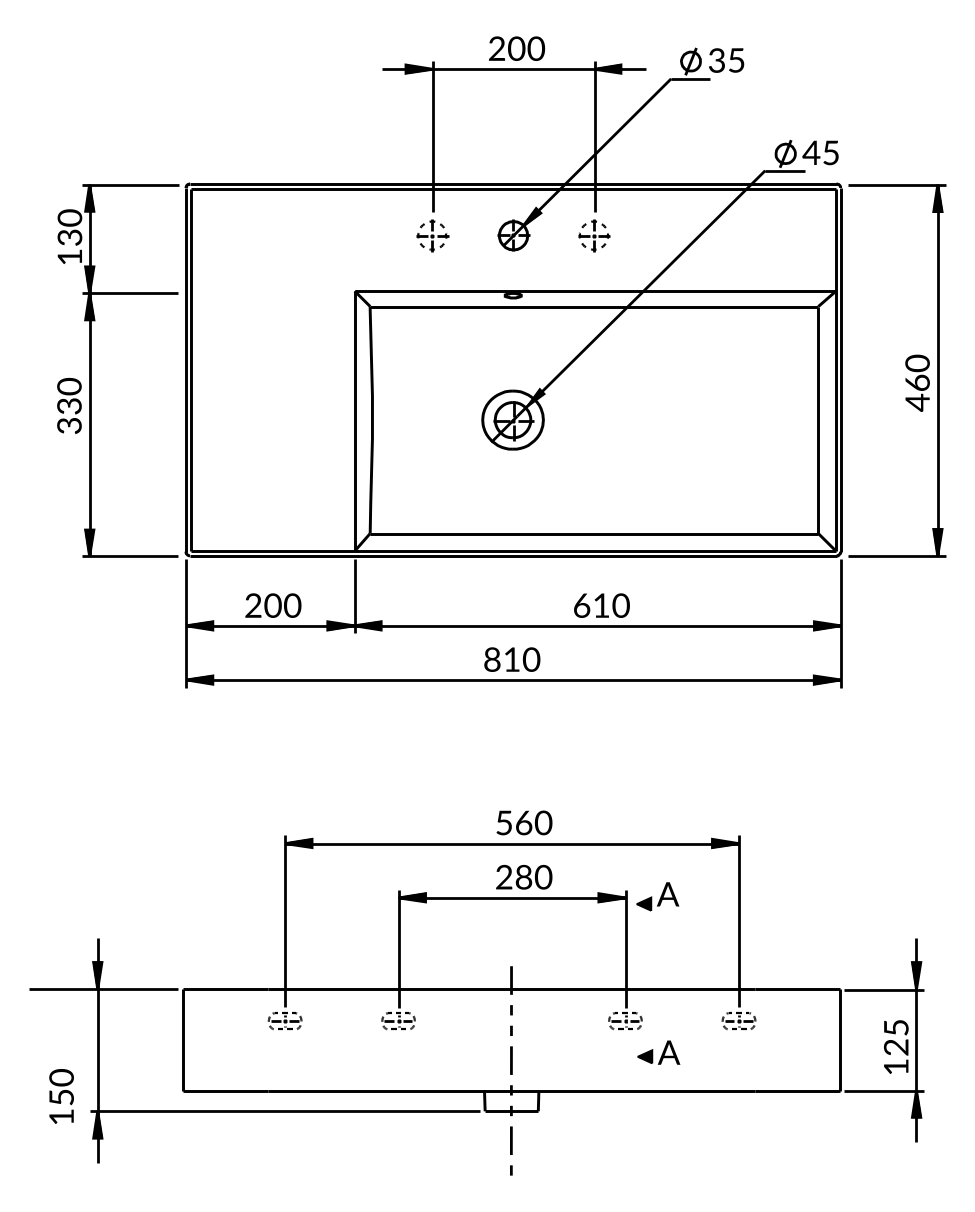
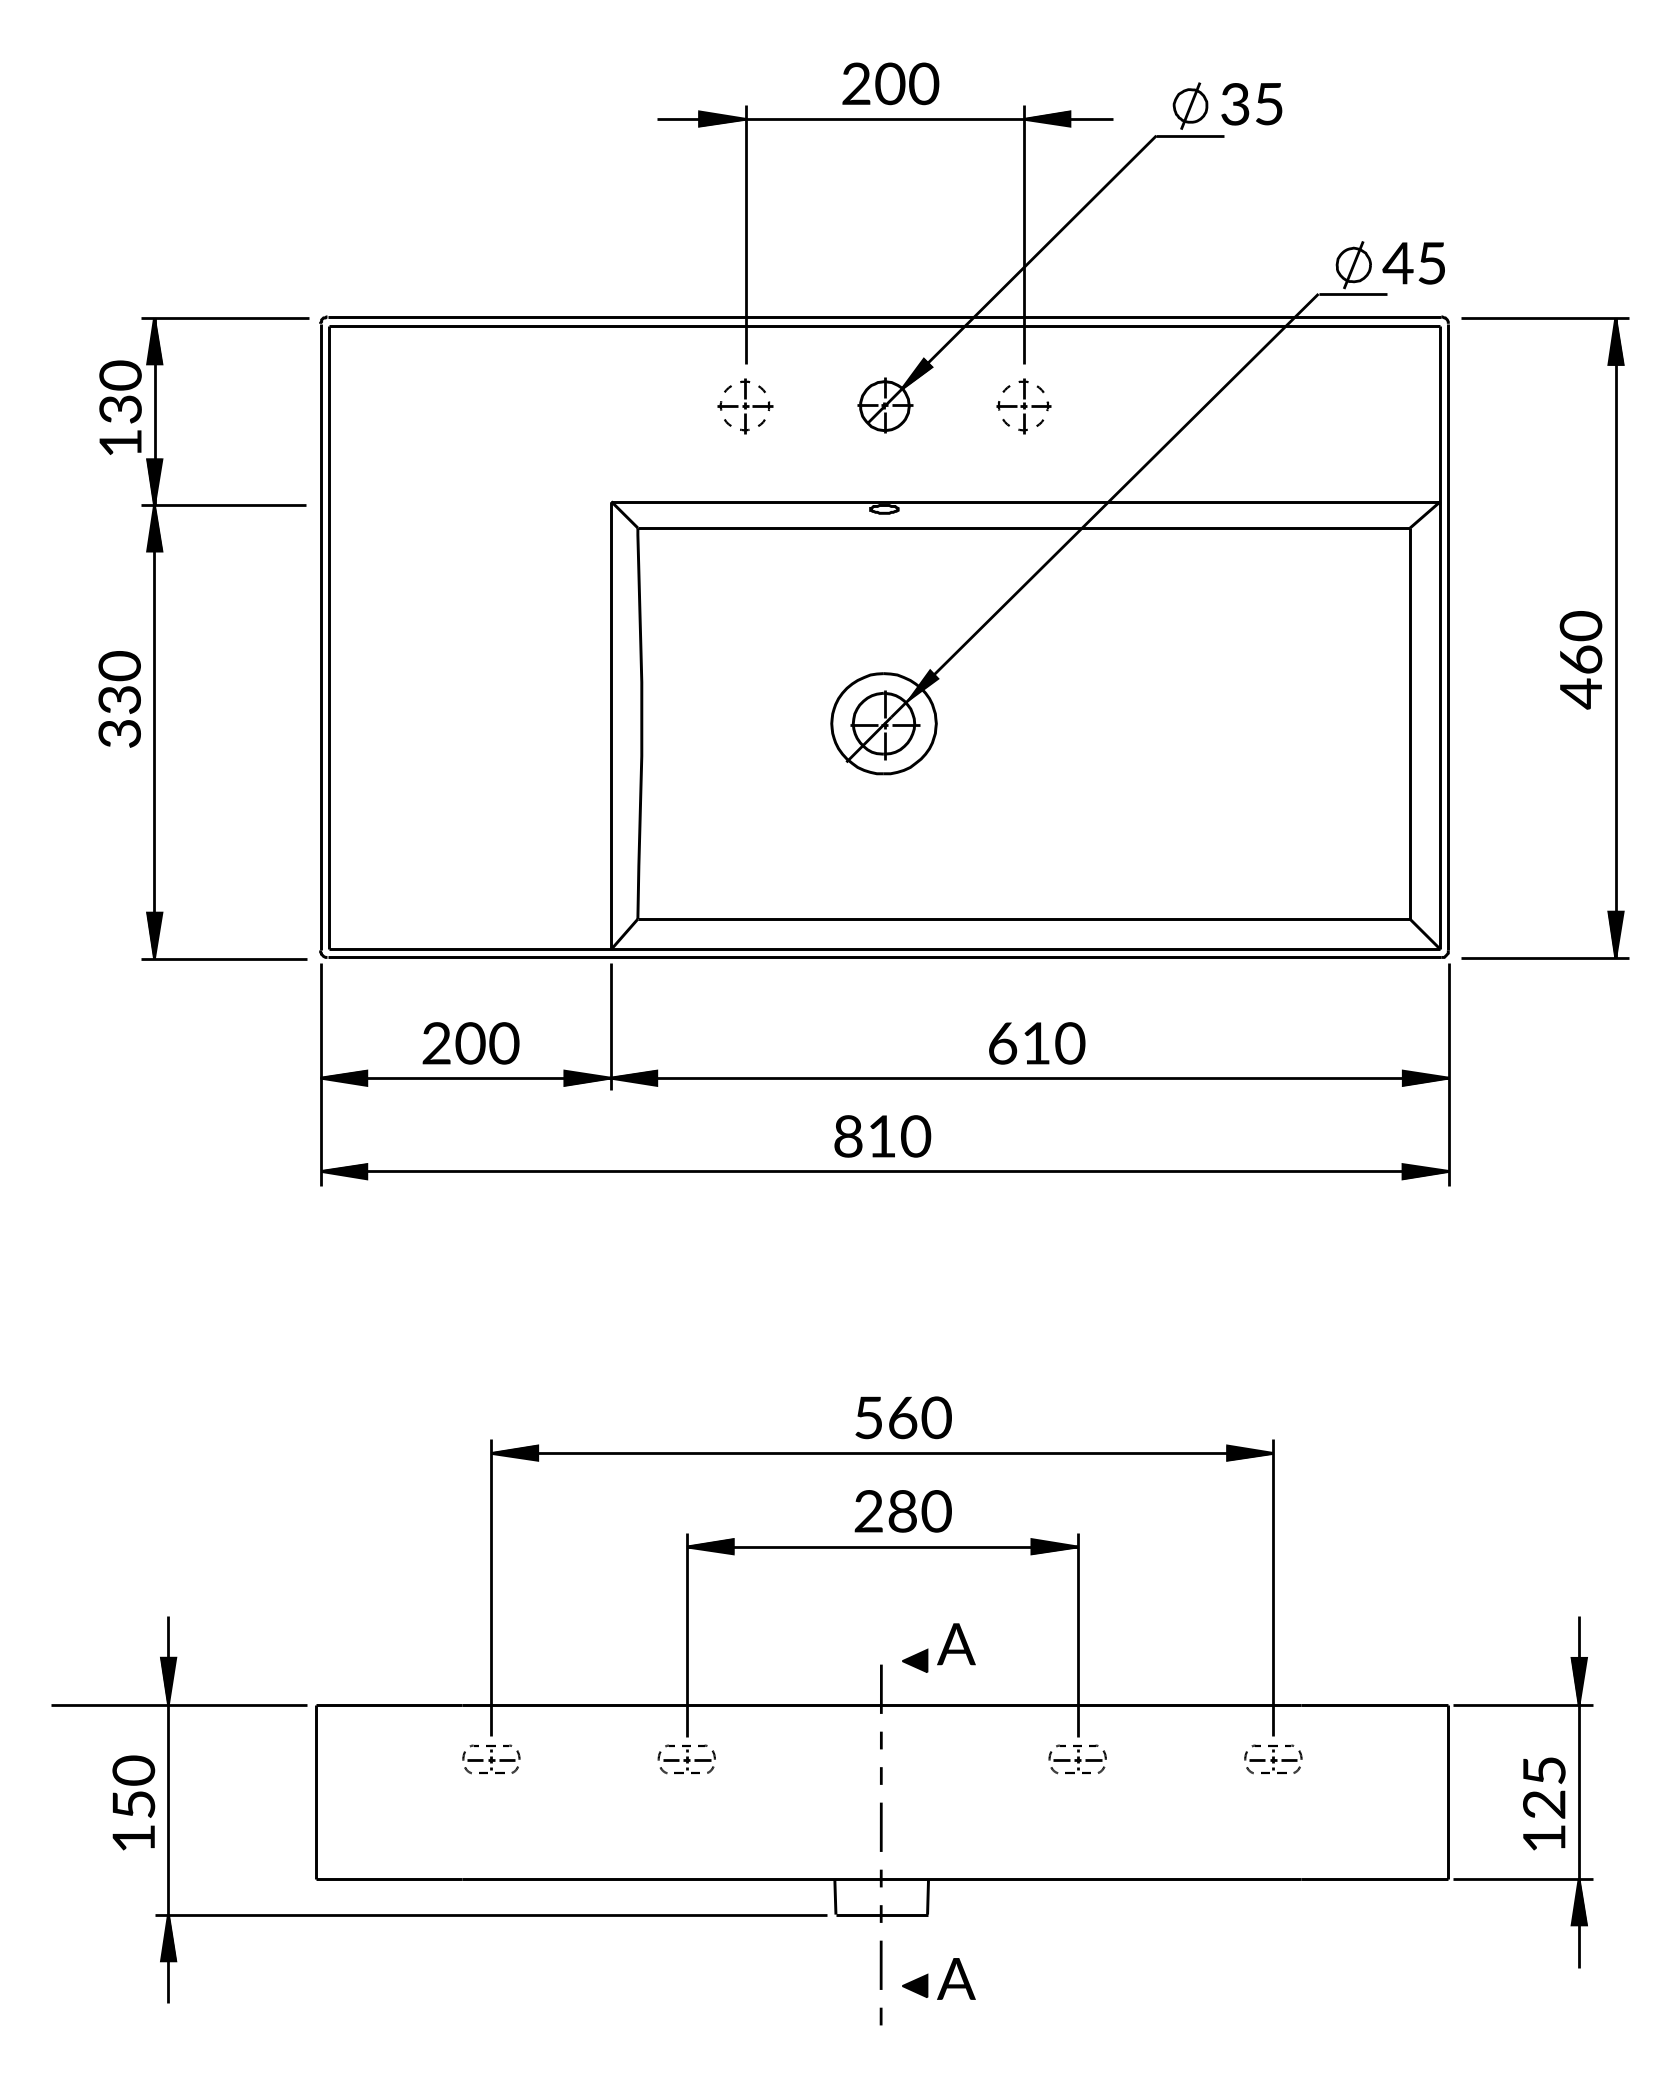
part: (657, 896) -> (938, 1647), moved
part: (658, 1052) -> (938, 1978), moved
text: (61, 1096) -> (133, 1802), moved

